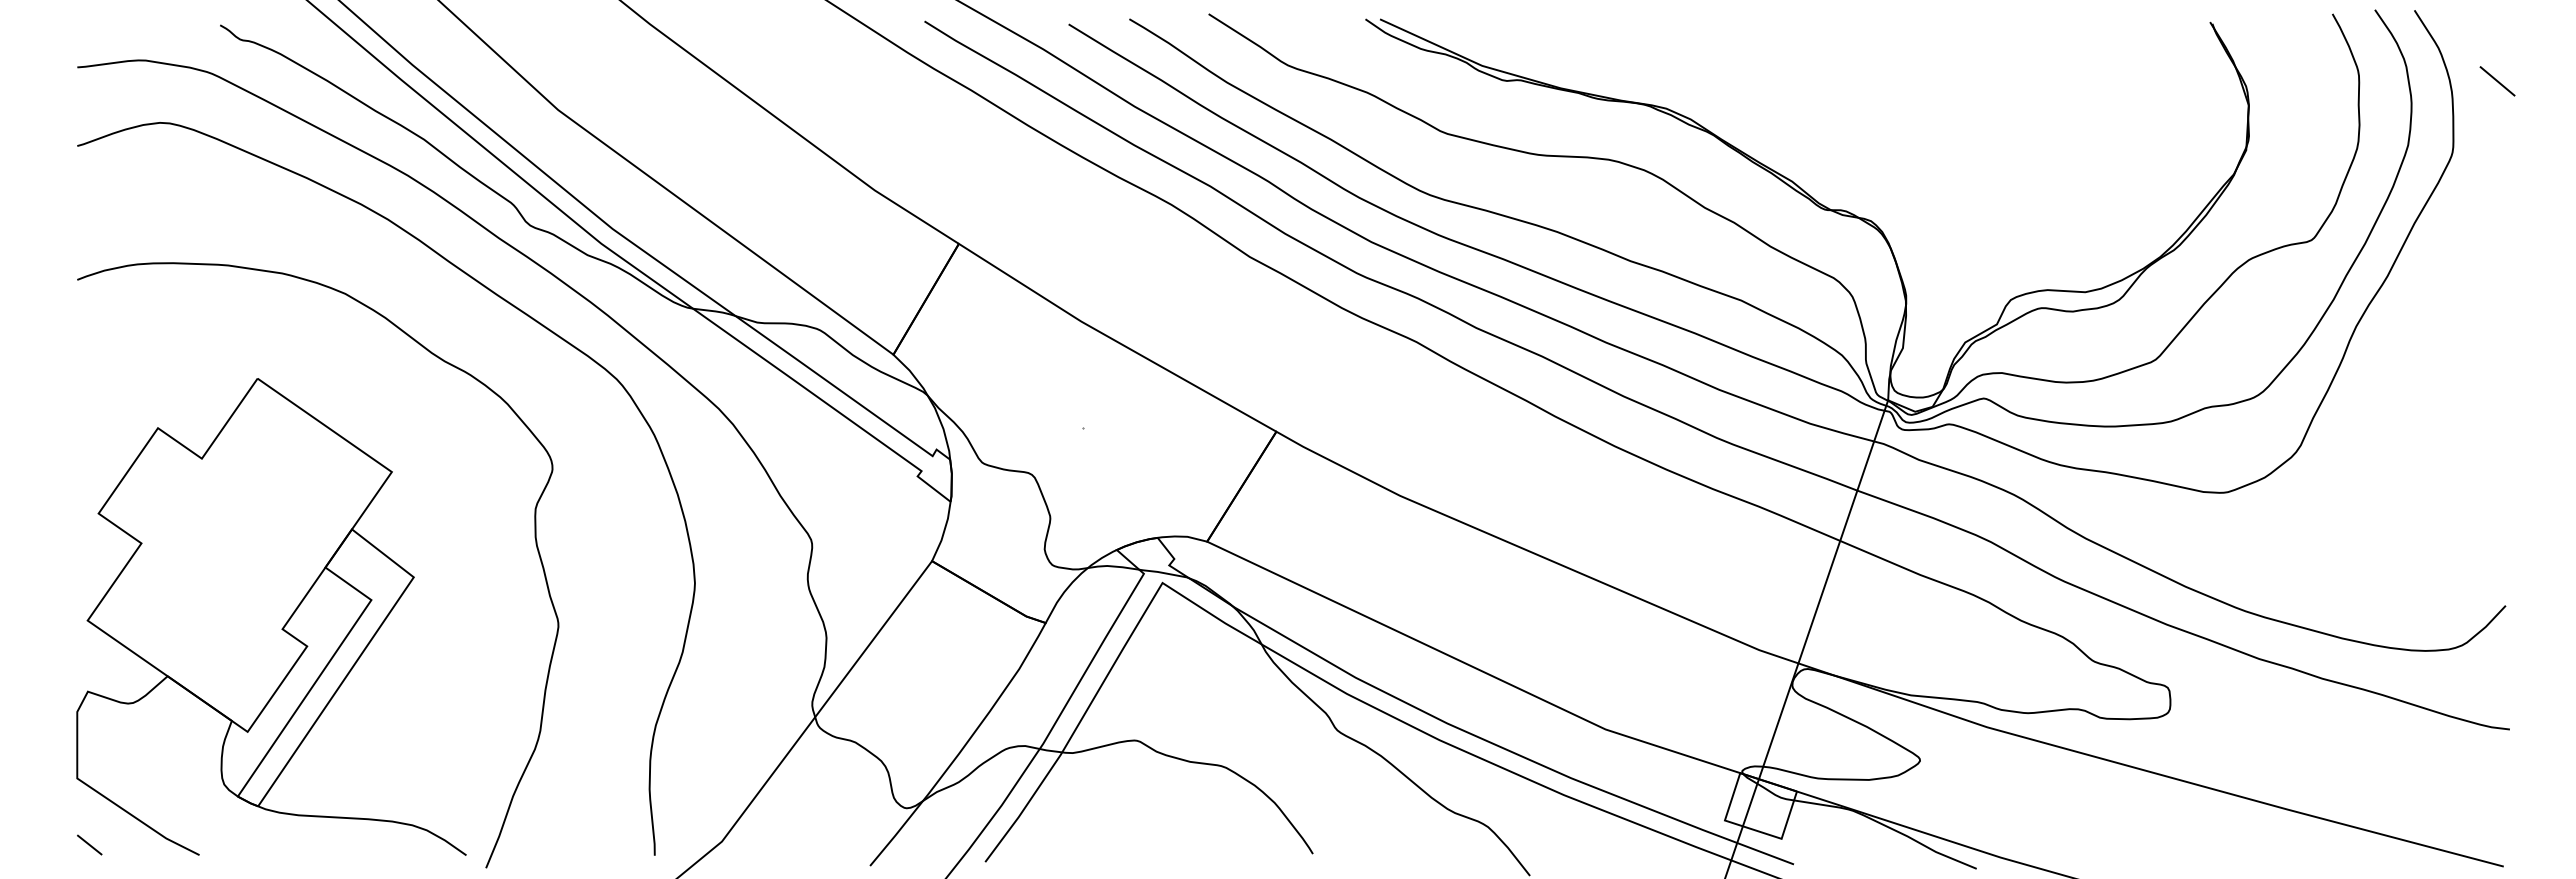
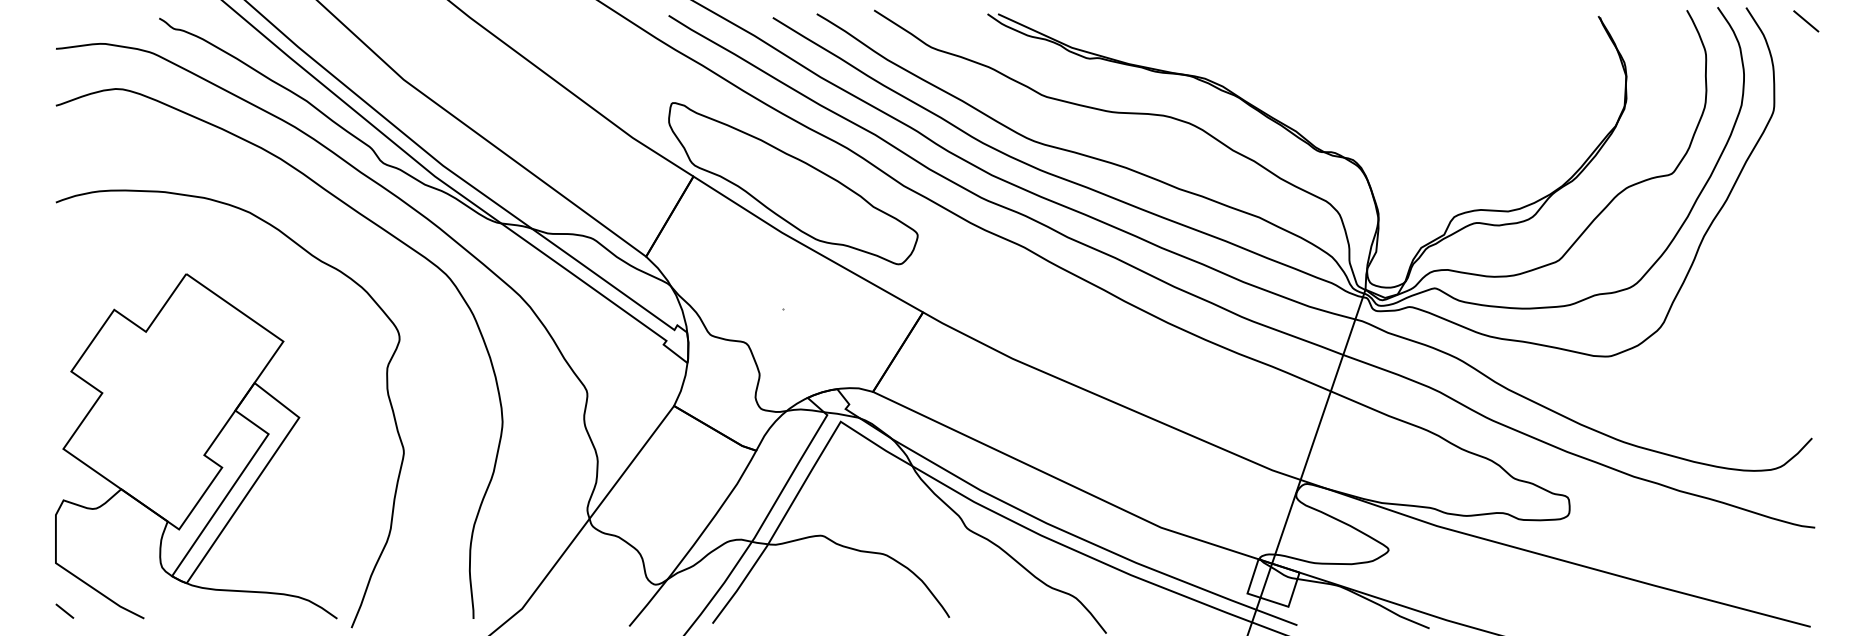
line: (2497, 81) -> (1806, 21), moved
part: (1096, 253) -> (793, 183), added

